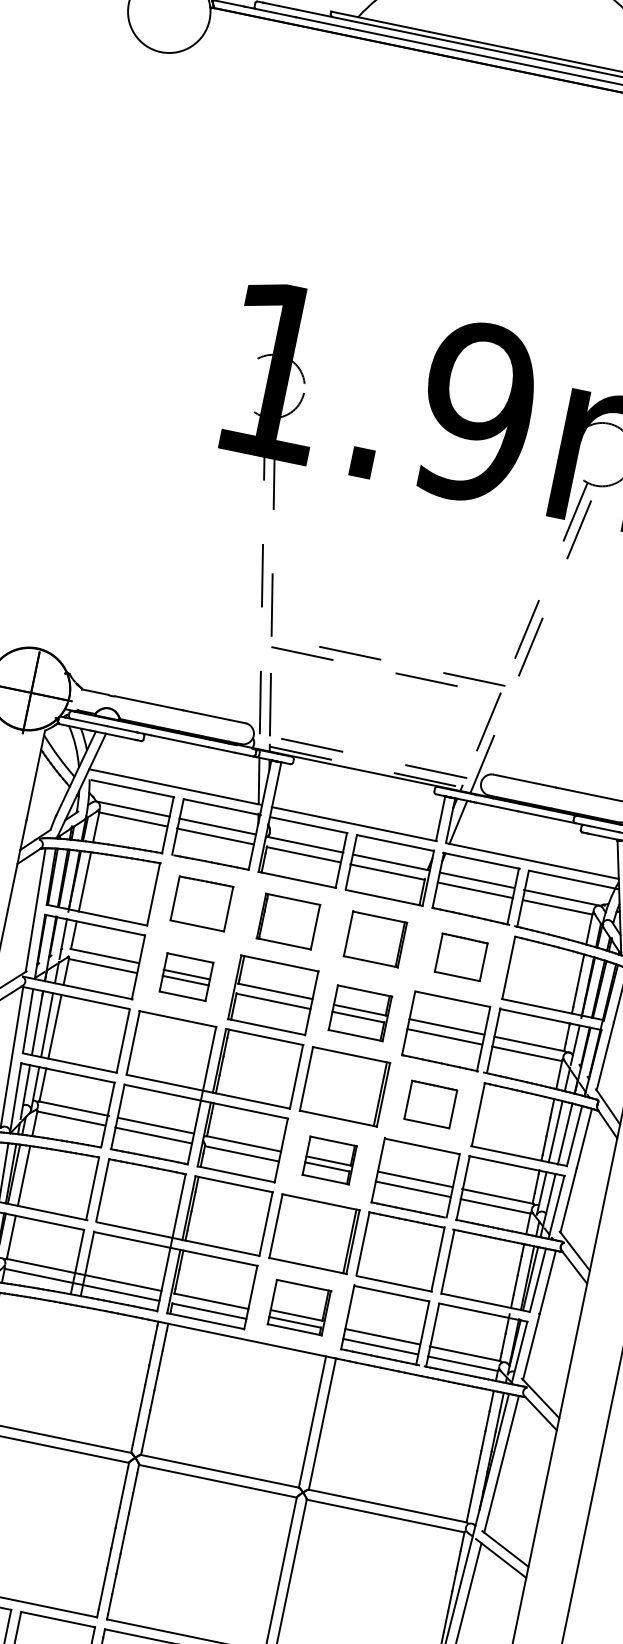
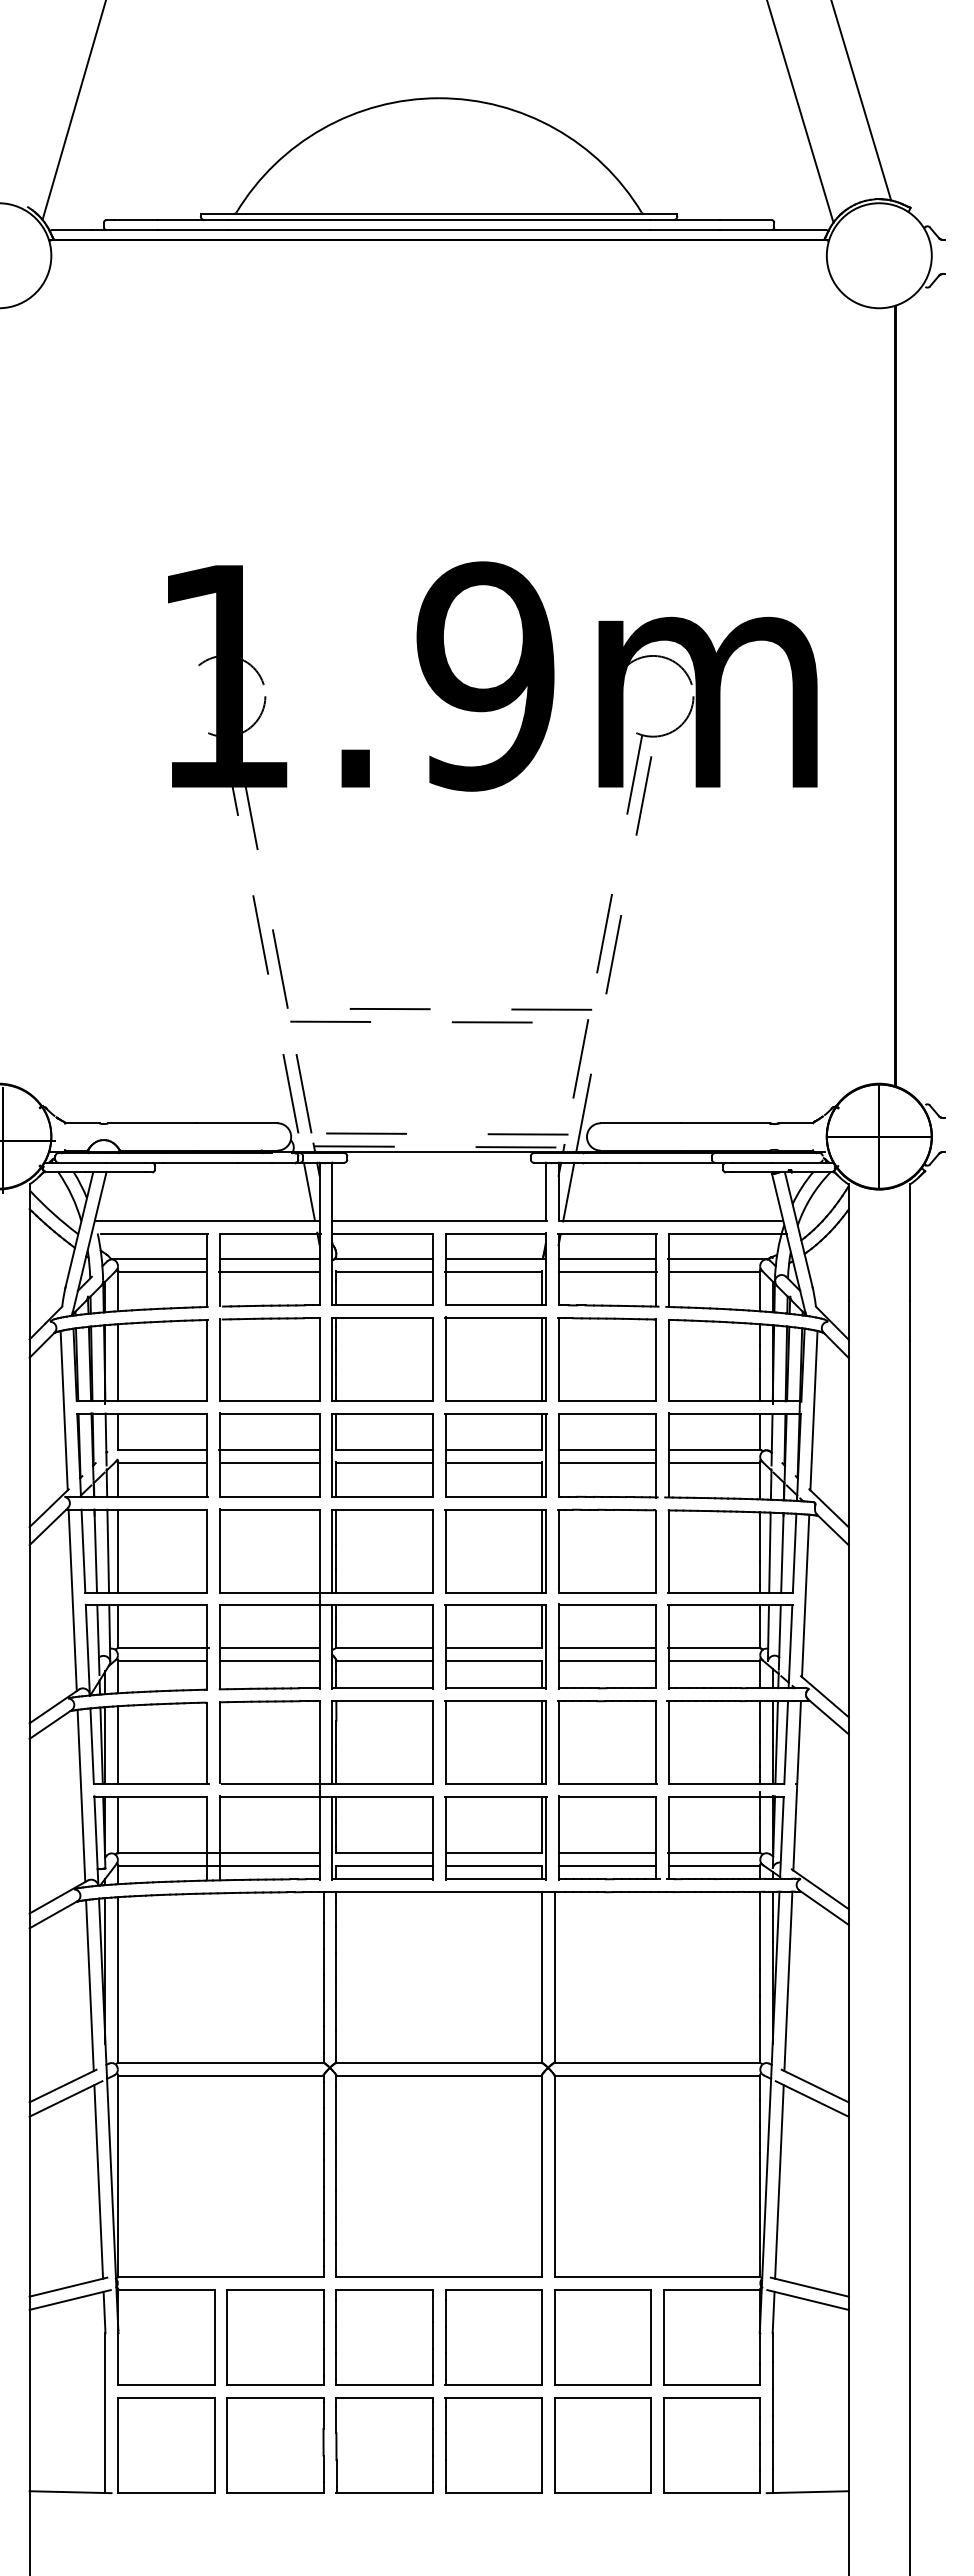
part: (201, 903) -> (269, 1359), size x1.43
part: (288, 921) -> (382, 1359), size x1.43
part: (375, 938) -> (495, 1358), size x1.43
part: (460, 957) -> (606, 1359), size x1.67
part: (186, 976) -> (269, 1454), size x1.67
part: (360, 1013) -> (495, 1455), size x1.43
part: (430, 1104) -> (606, 1550), size x1.67
part: (329, 1160) -> (495, 1646), size x1.67
part: (299, 1307) -> (495, 1838), size x1.43

